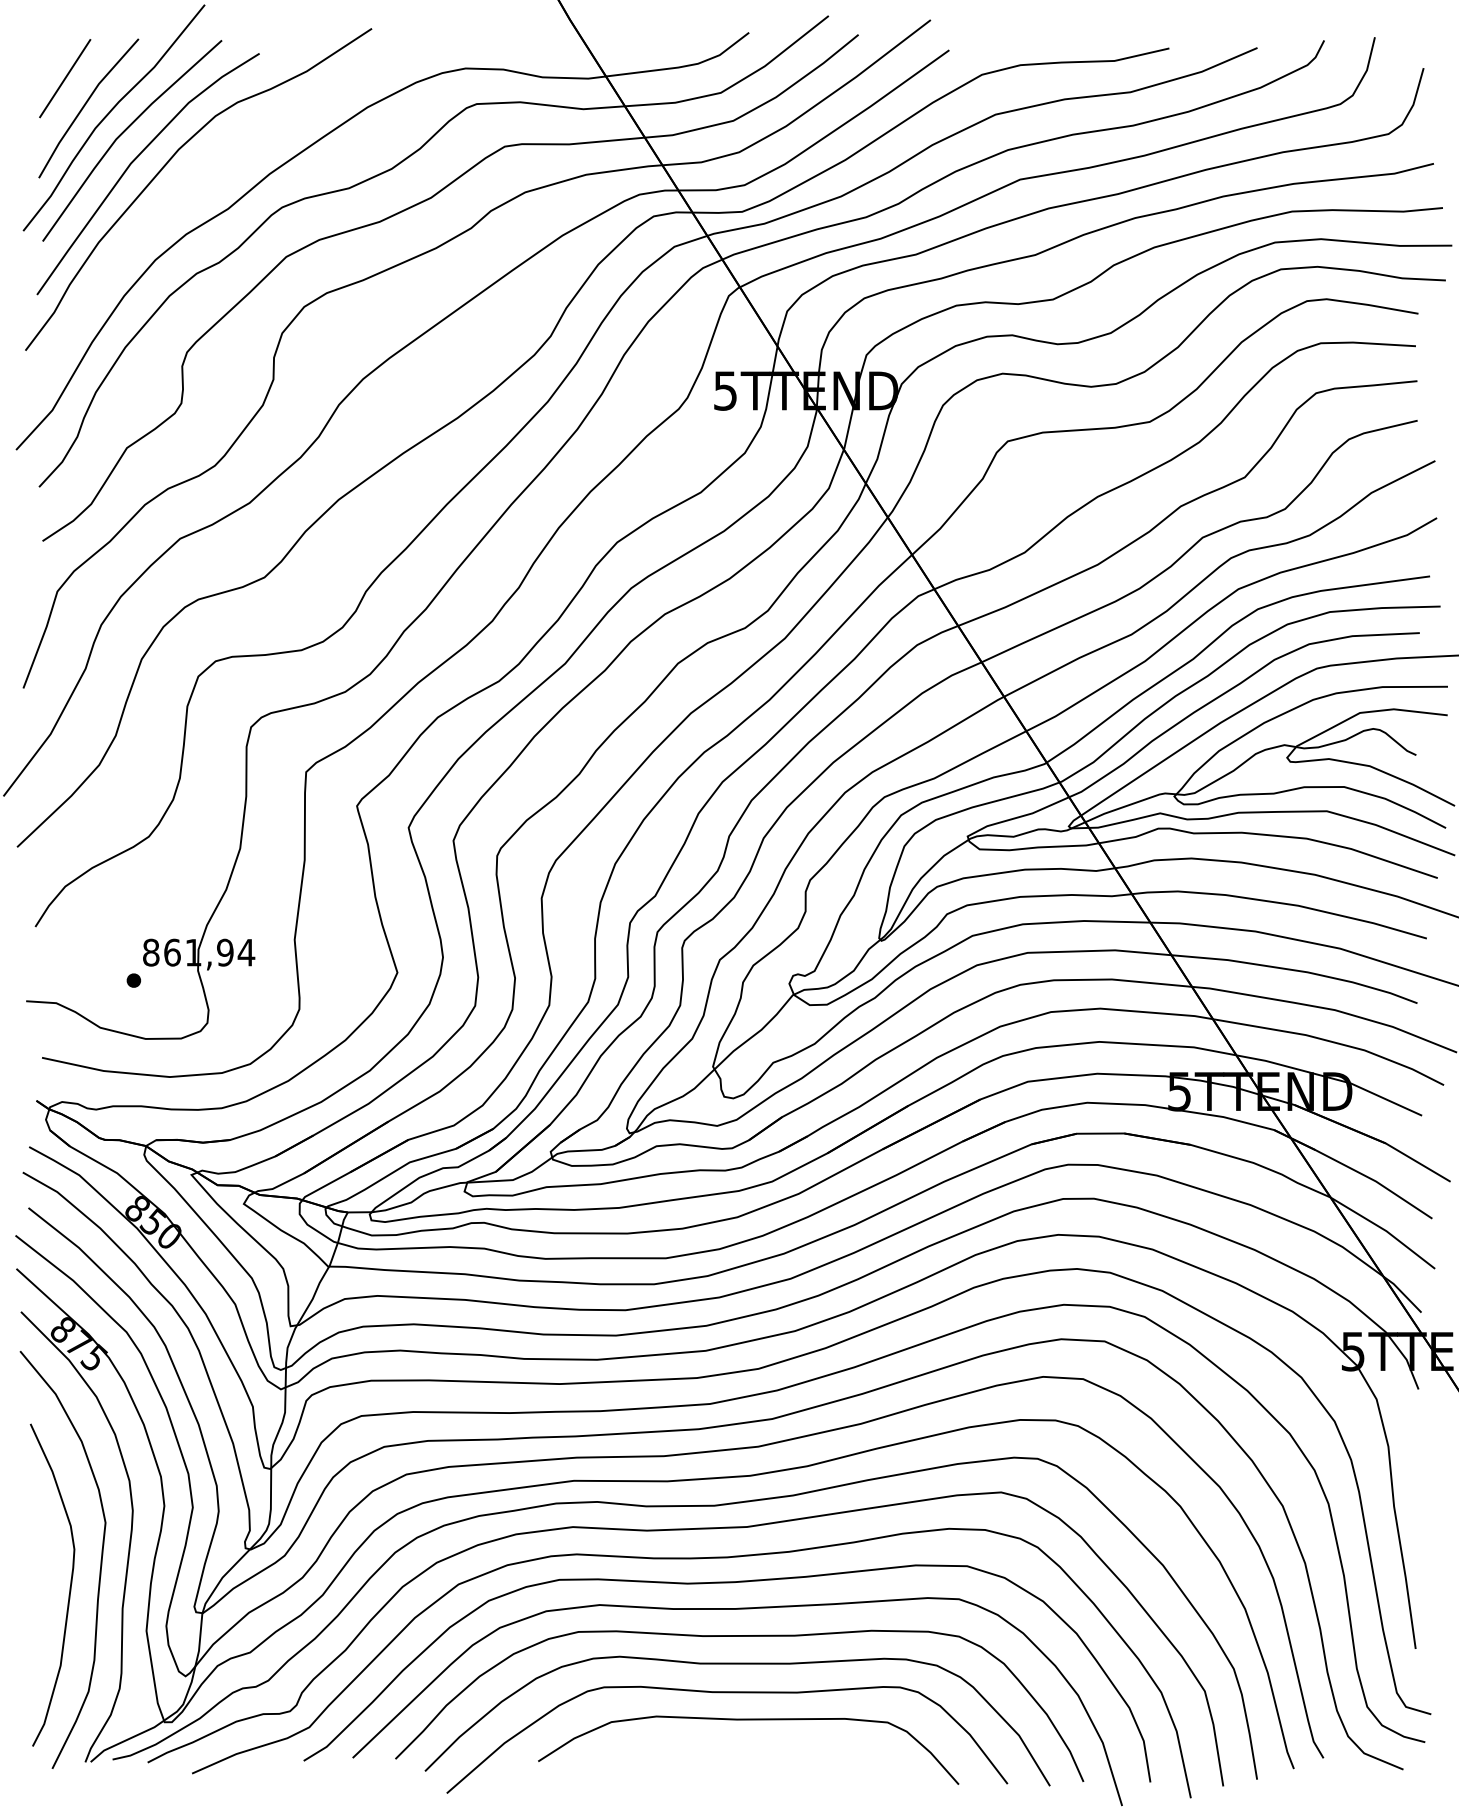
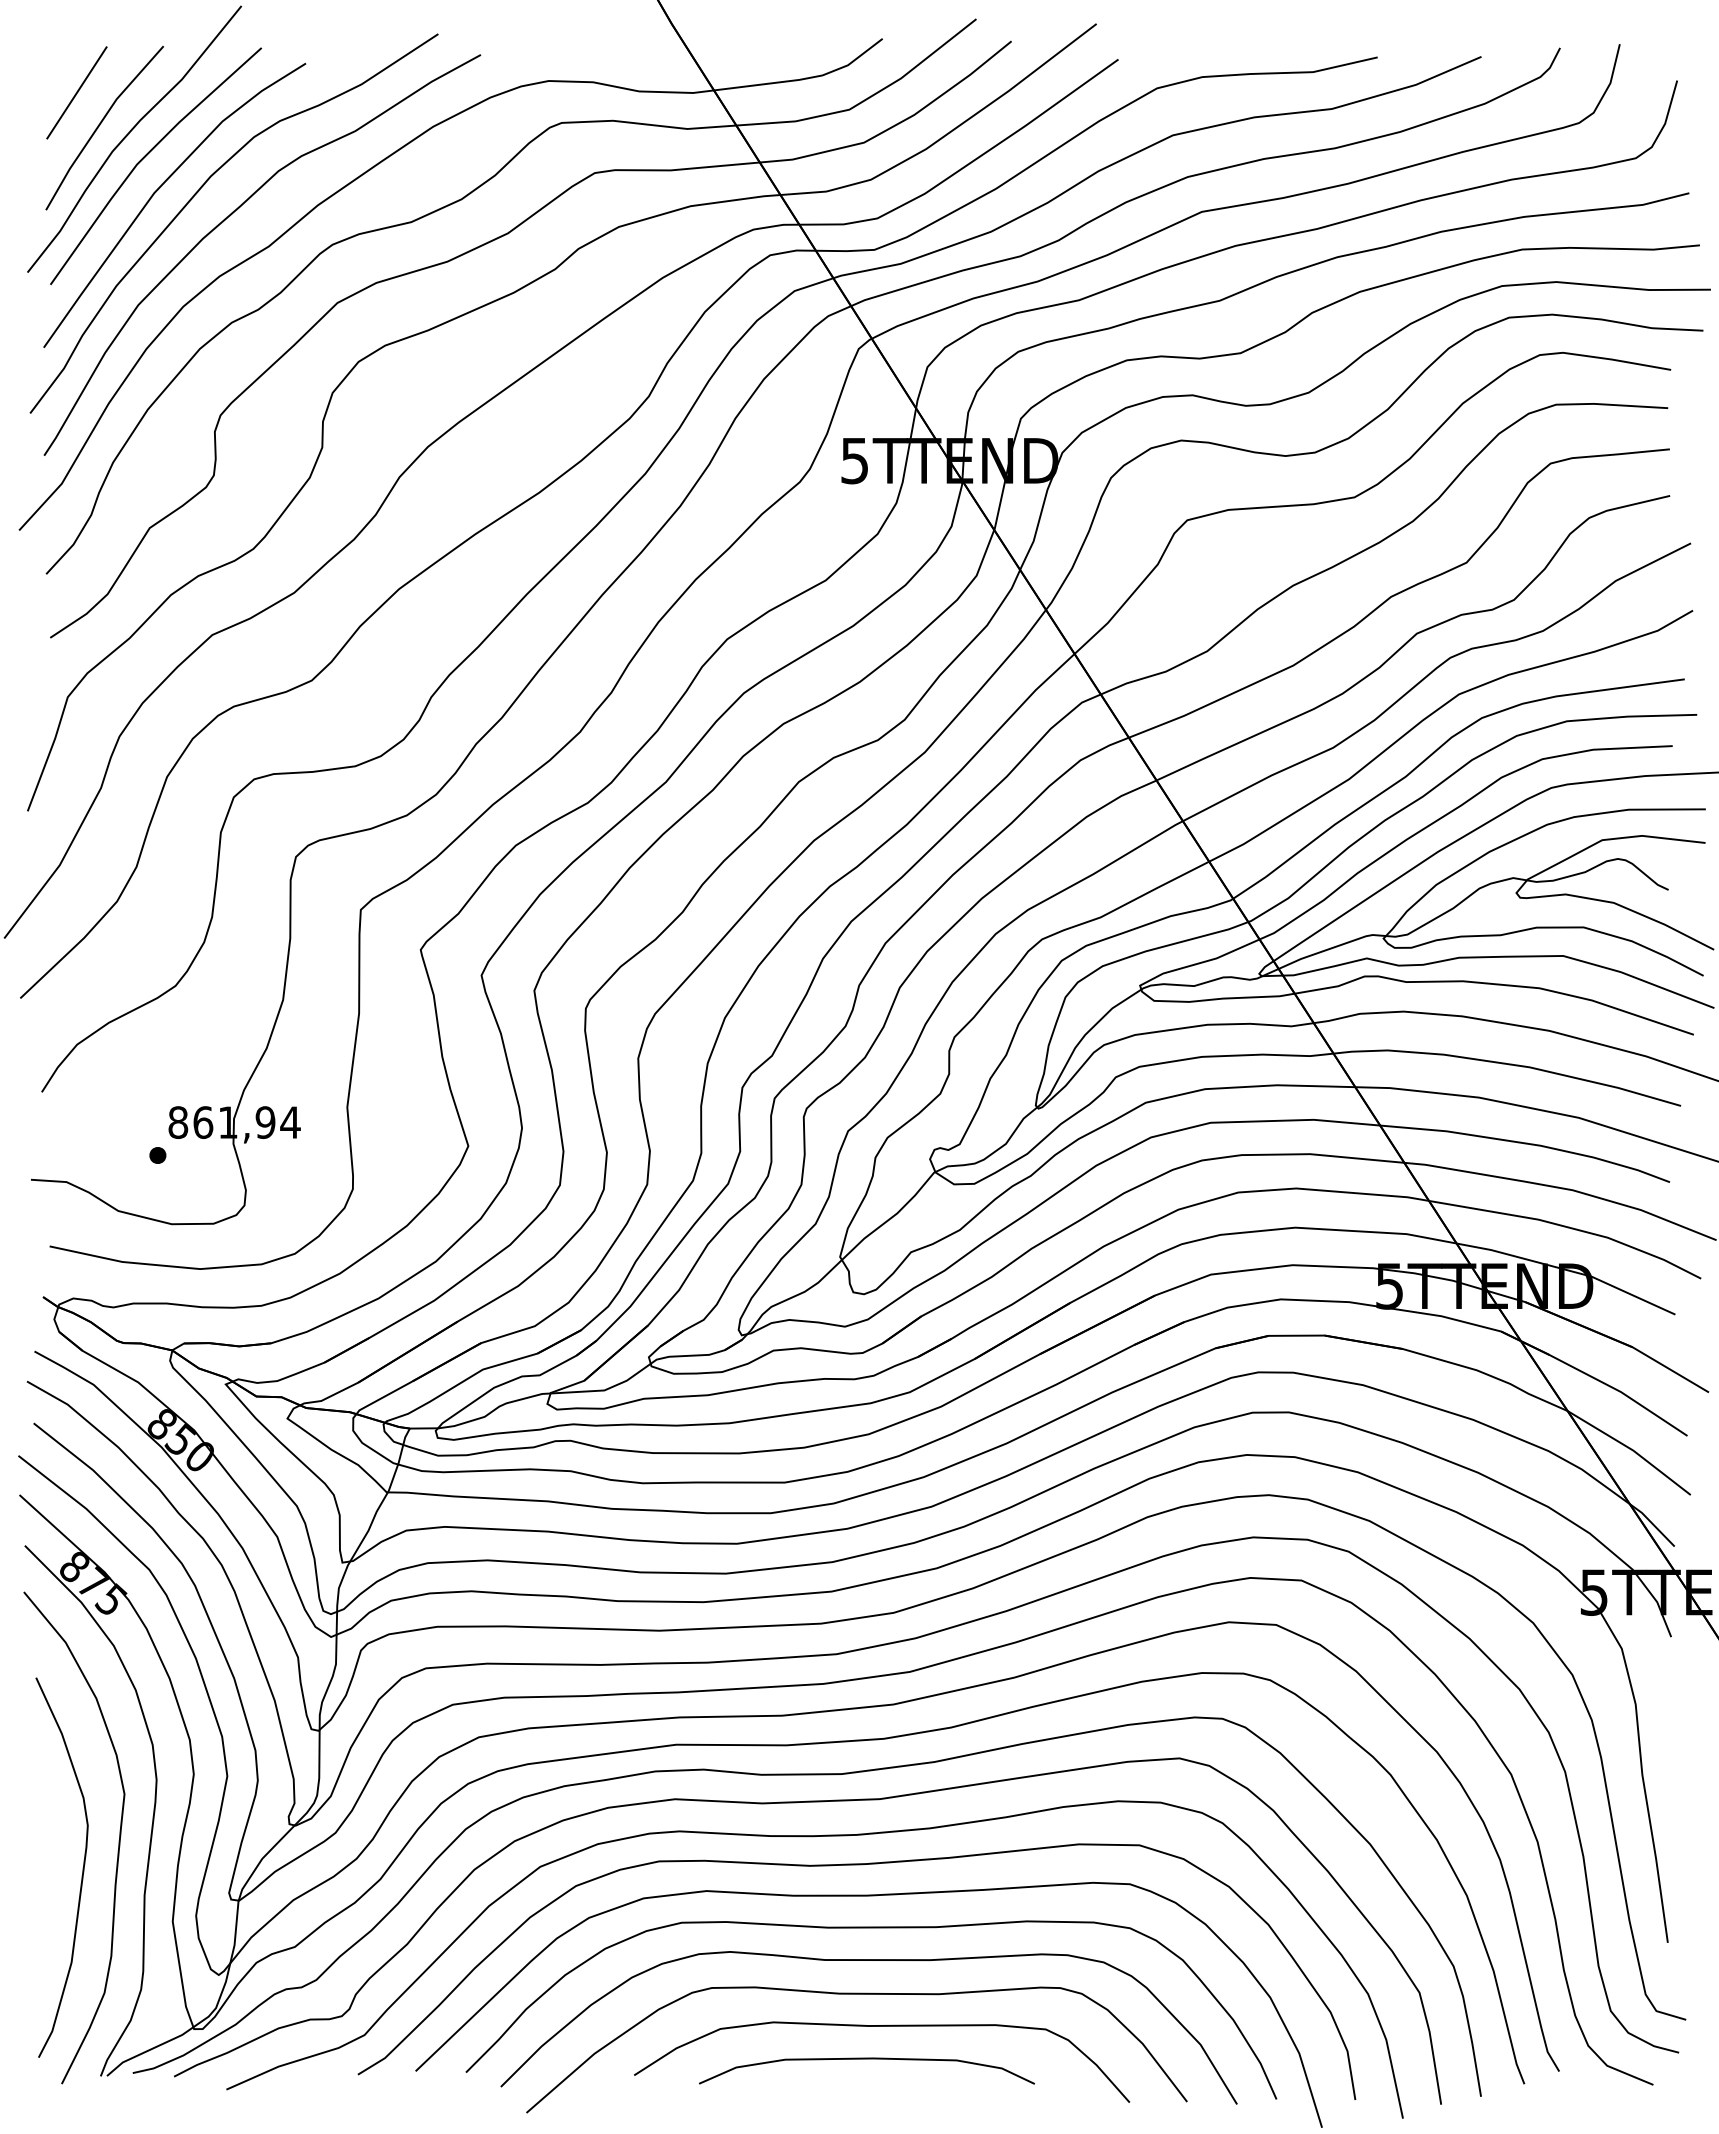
part: (195, 183) -> (230, 216), added
part: (735, 1748) -> (866, 2059), added

